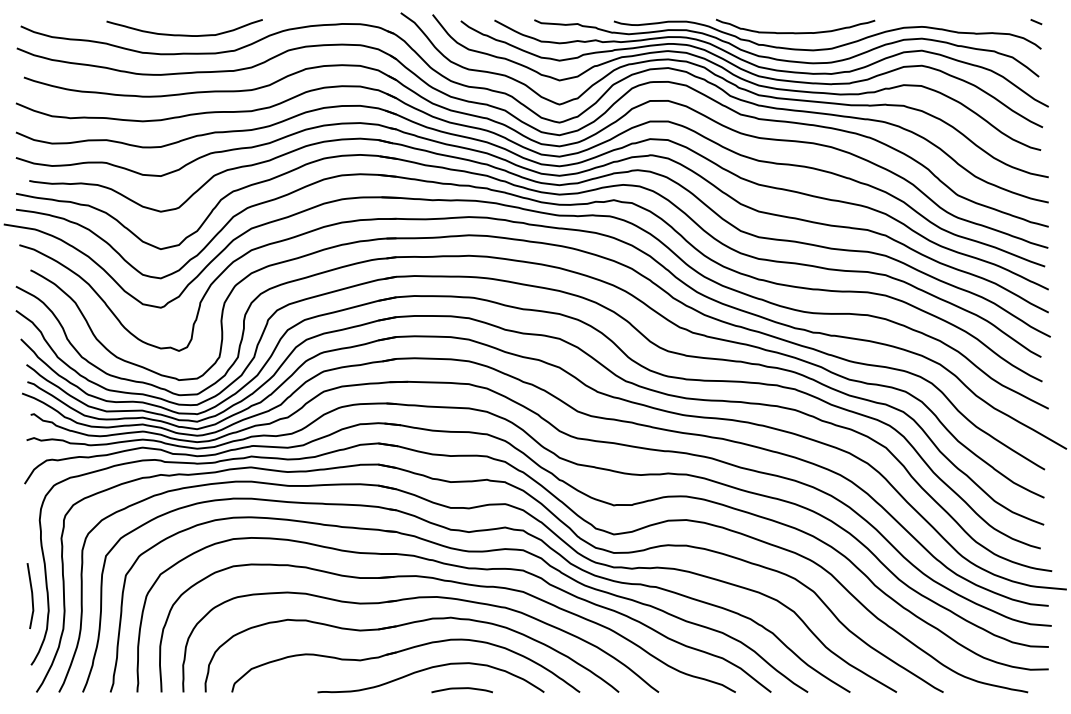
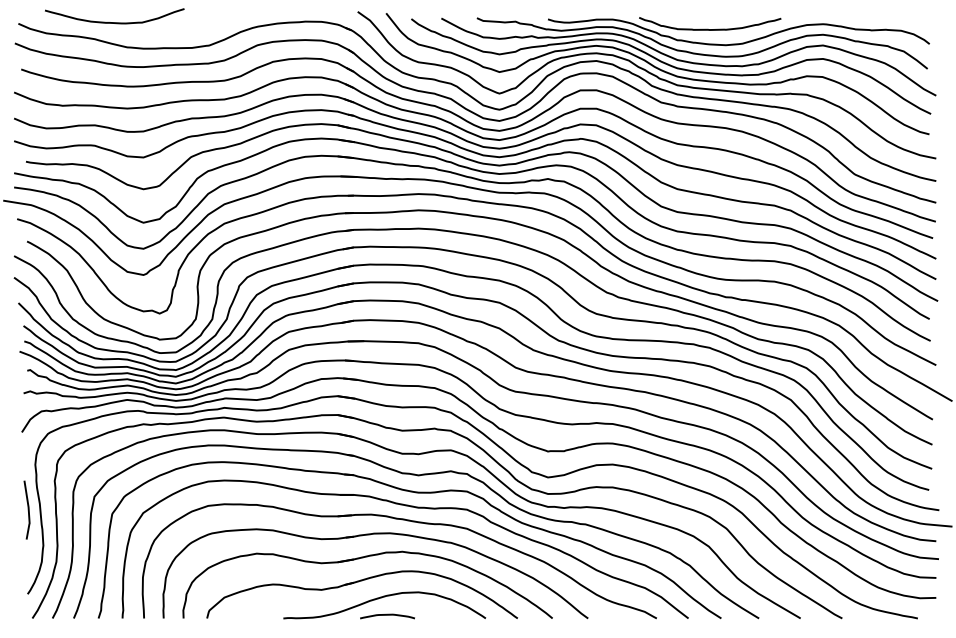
line: (1036, 22) -> (925, 20), removed
curve: (184, 34) -> (114, 22), moved
line: (31, 595) -> (27, 509), moved
curve: (461, 689) -> (386, 615), moved

